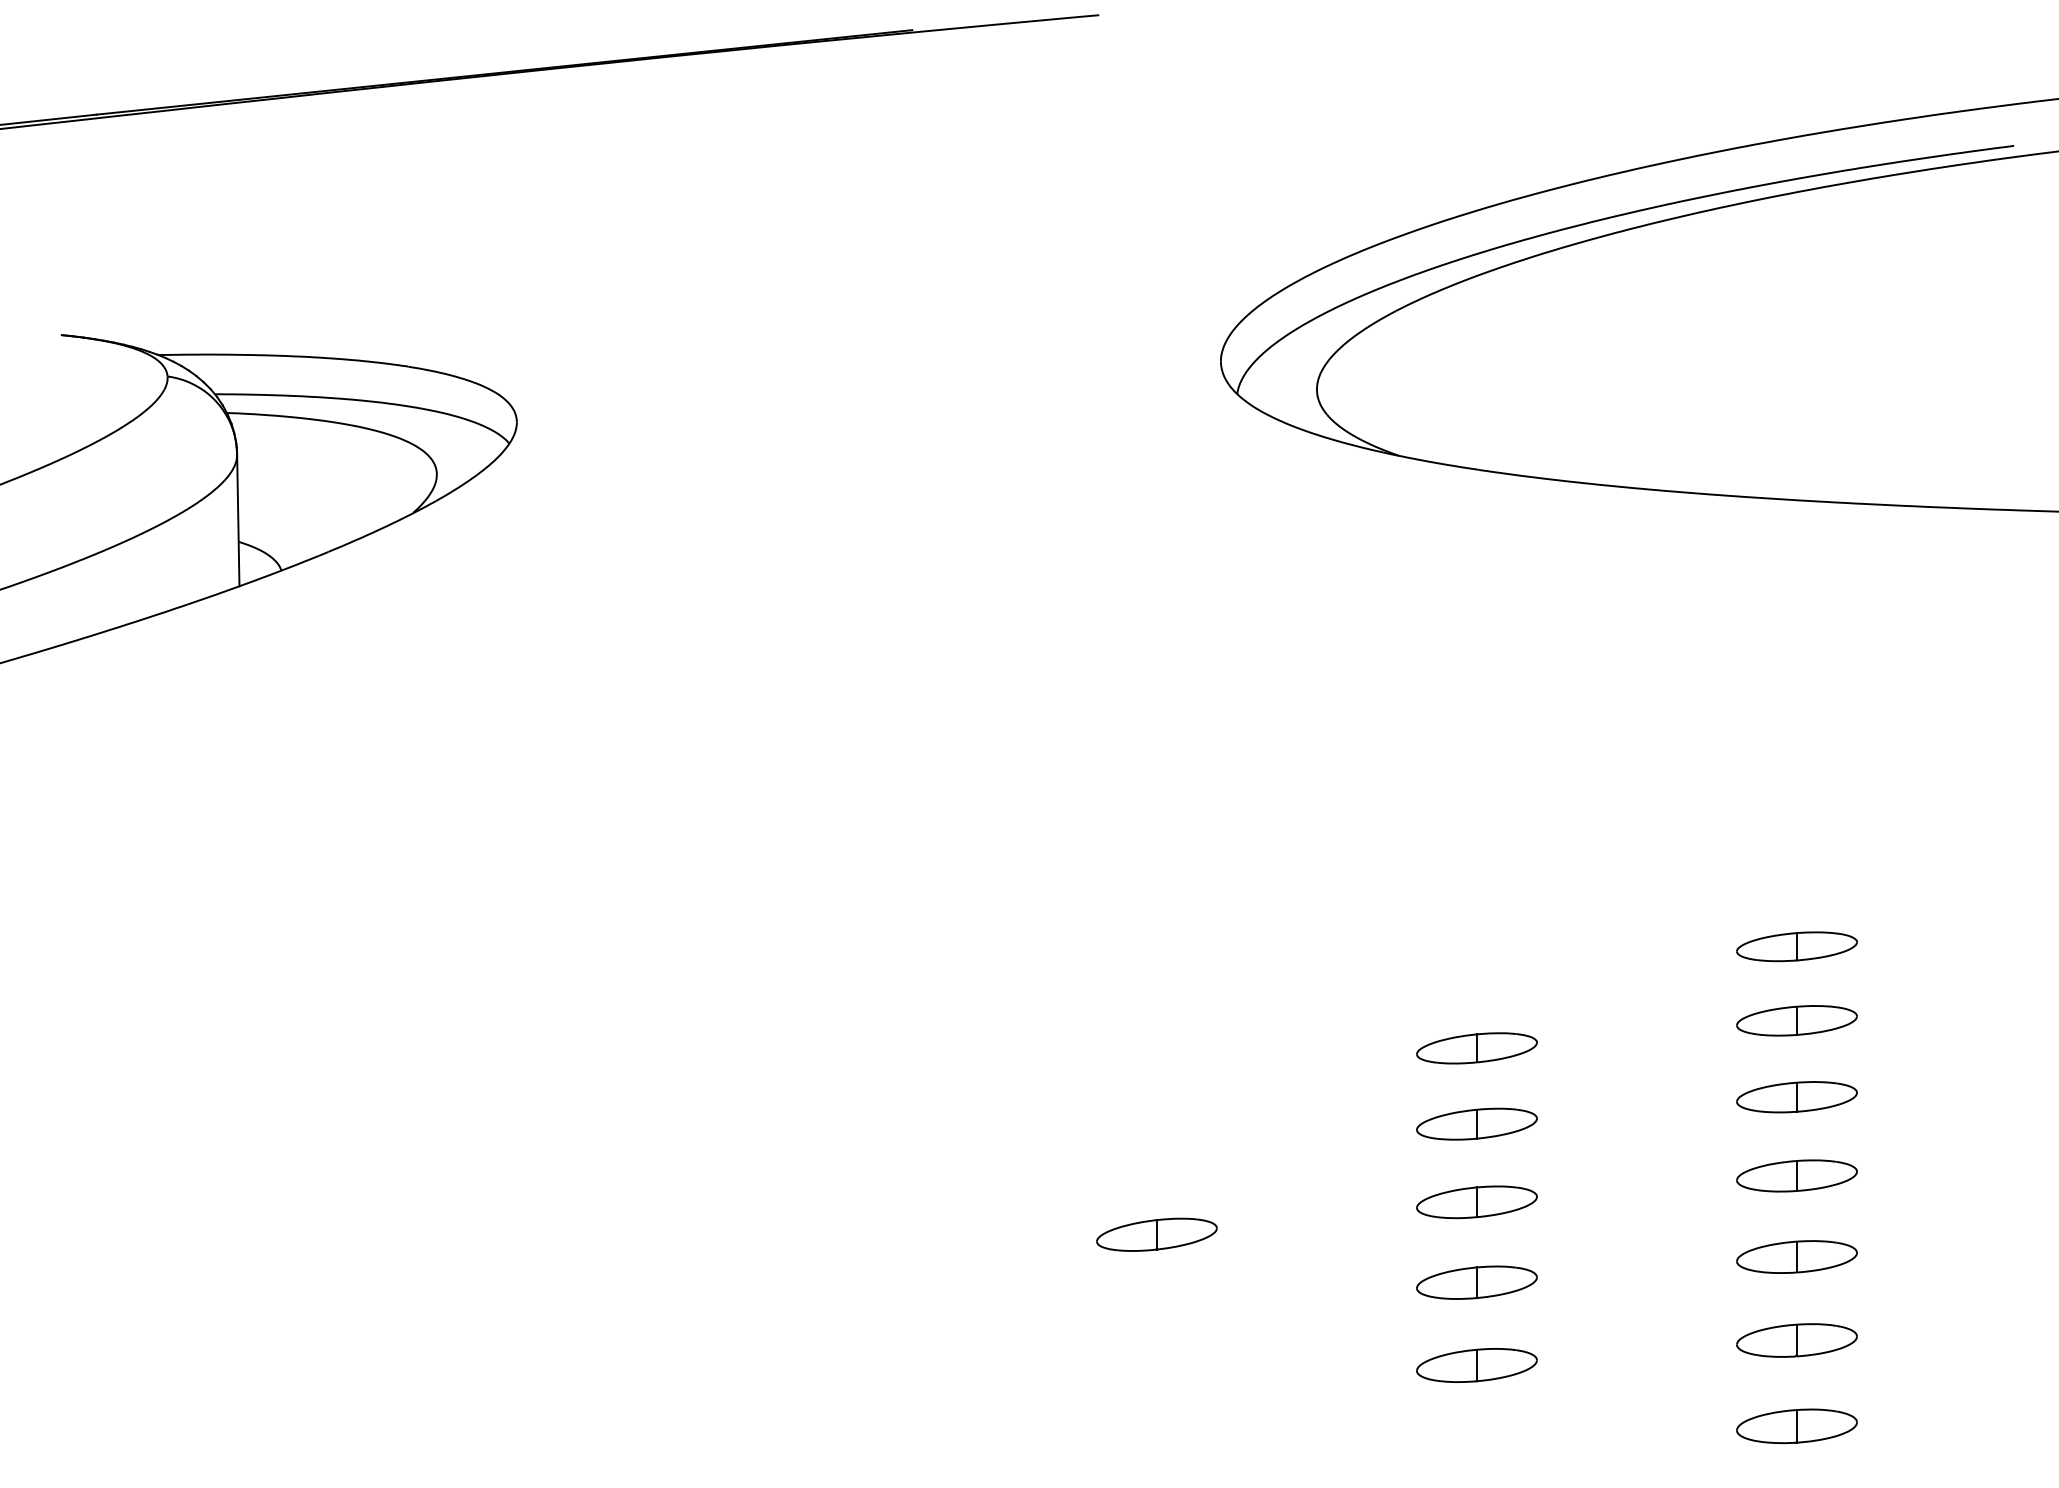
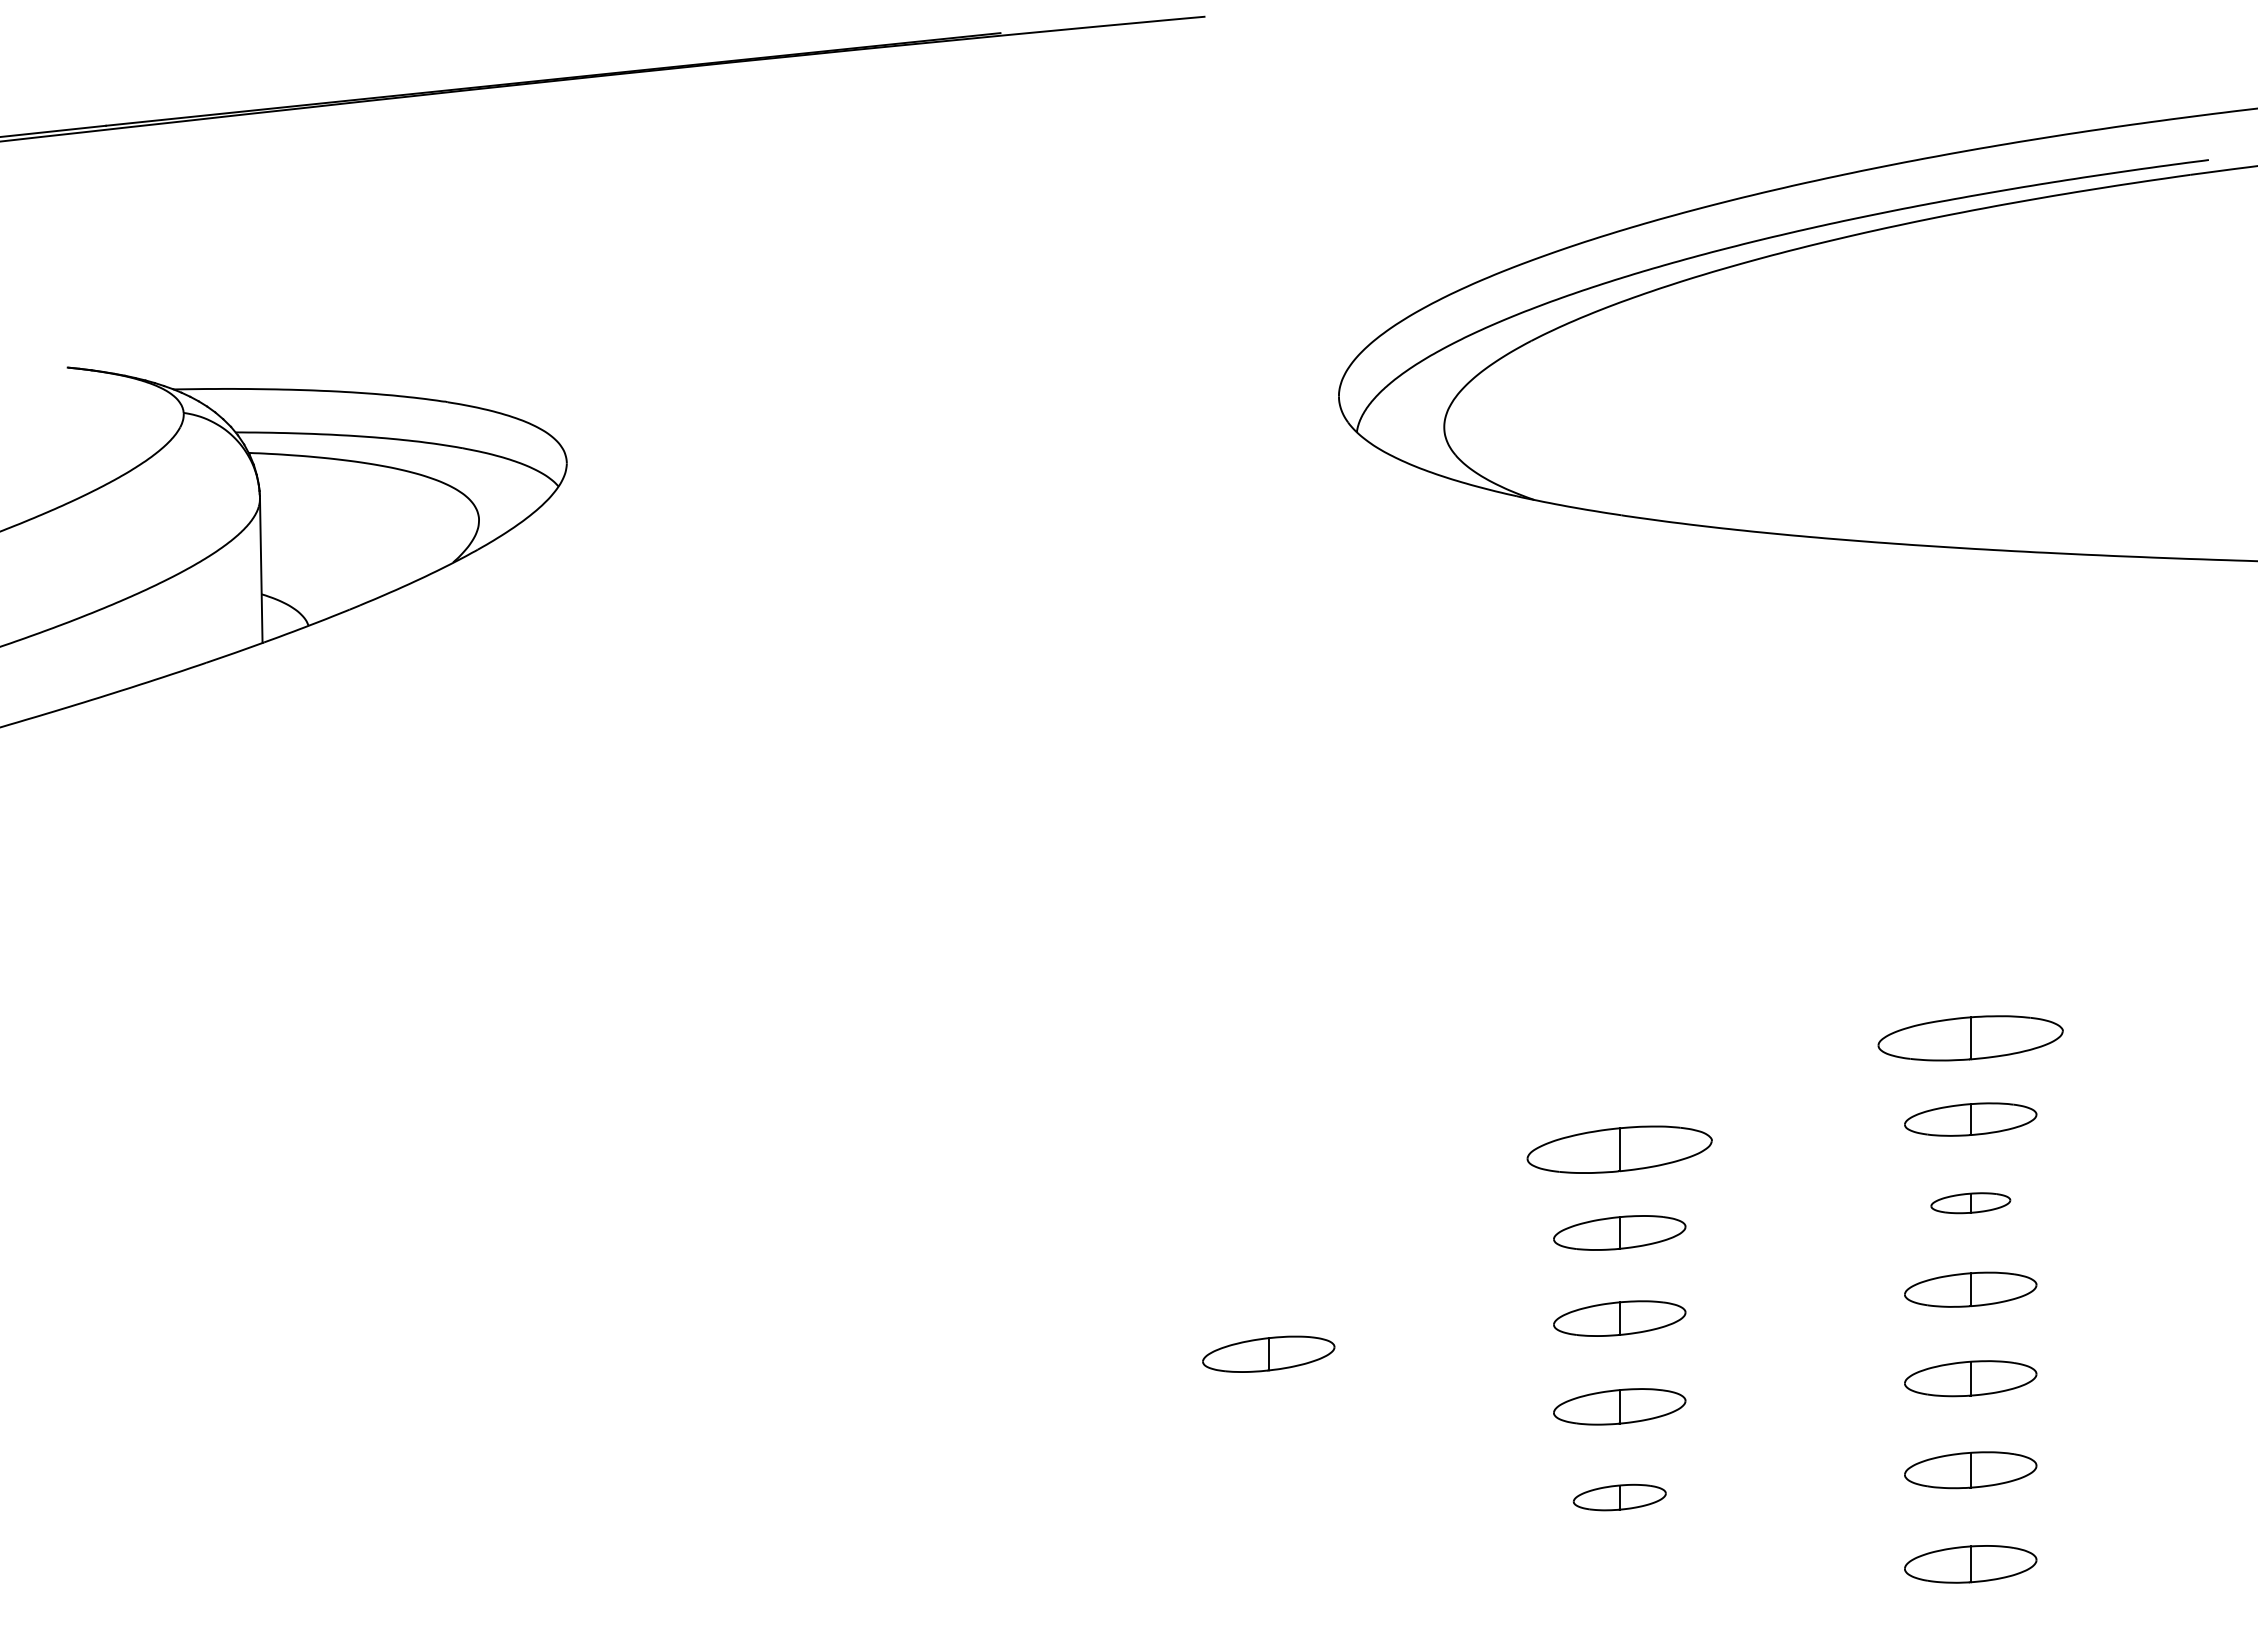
part: (1796, 946) -> (1970, 1038), size x1.4
part: (1476, 1048) -> (1619, 1149), size x1.4
part: (1796, 1096) -> (1970, 1202), size x0.6
part: (1476, 1365) -> (1619, 1497), size x0.7

